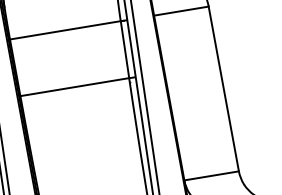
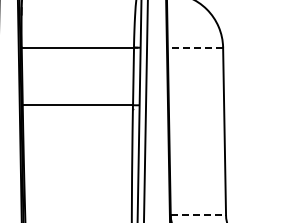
line: (181, 11) -> (195, 47), solid -> dashed
line: (211, 176) -> (198, 215), solid -> dashed

